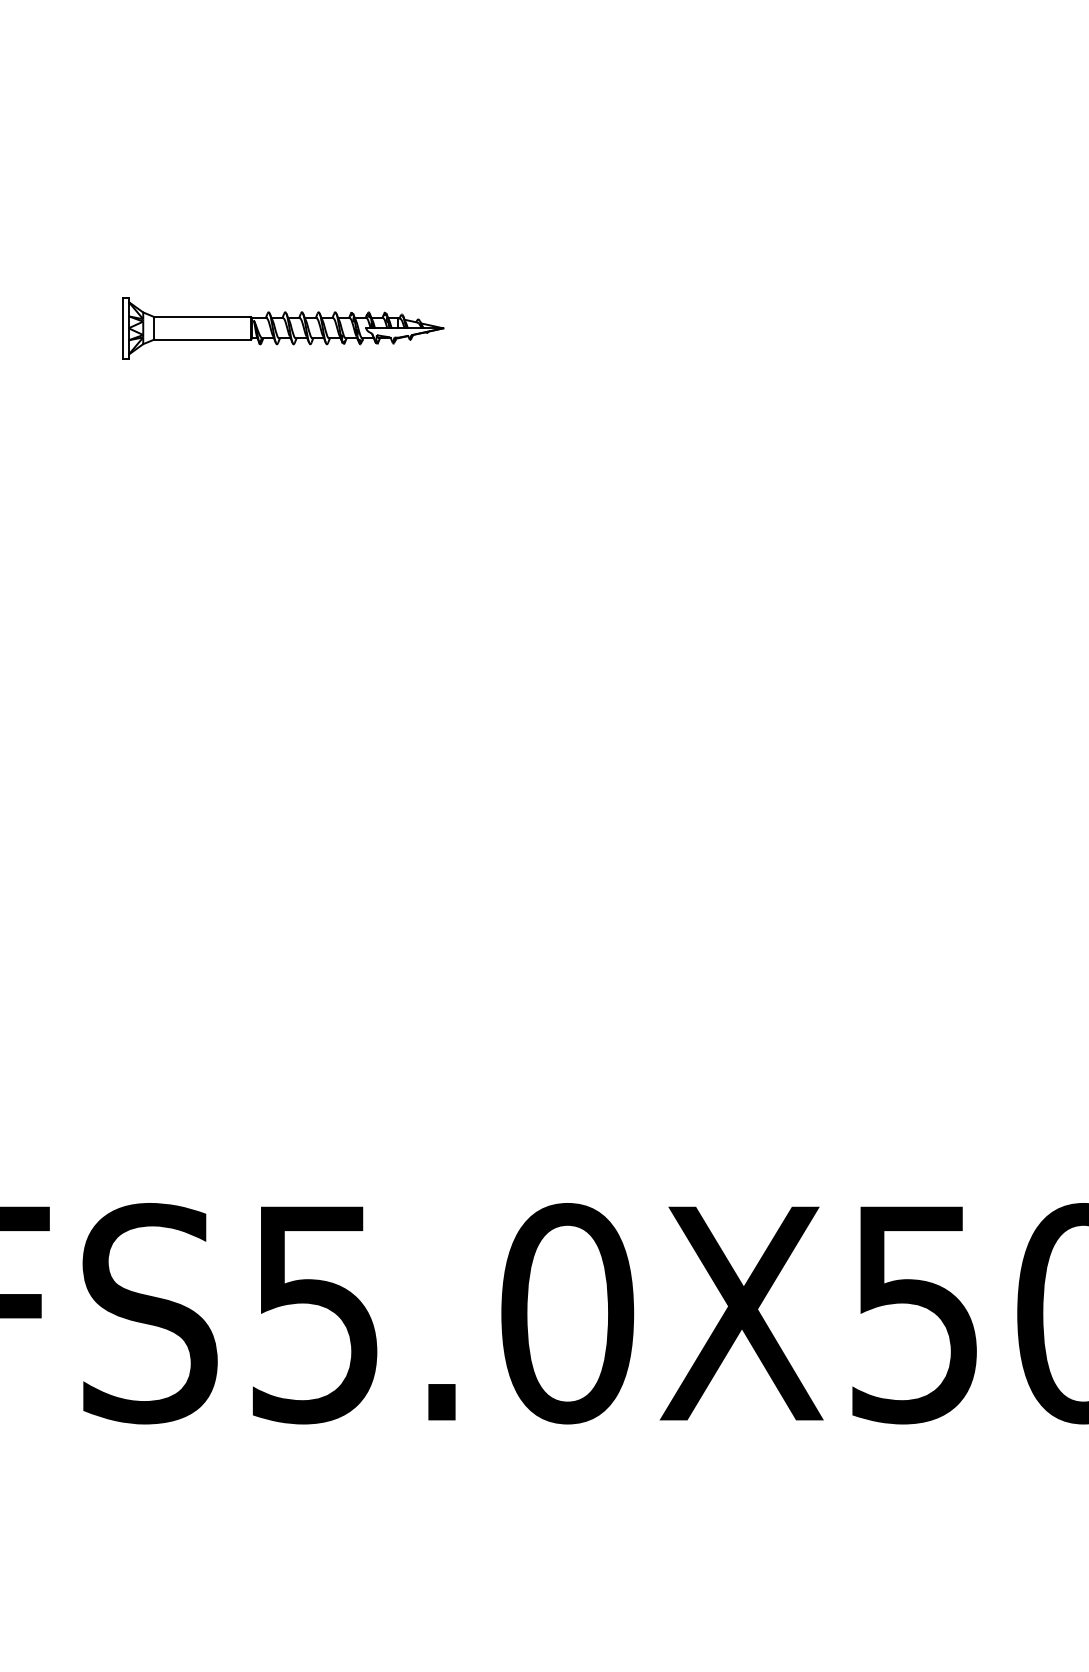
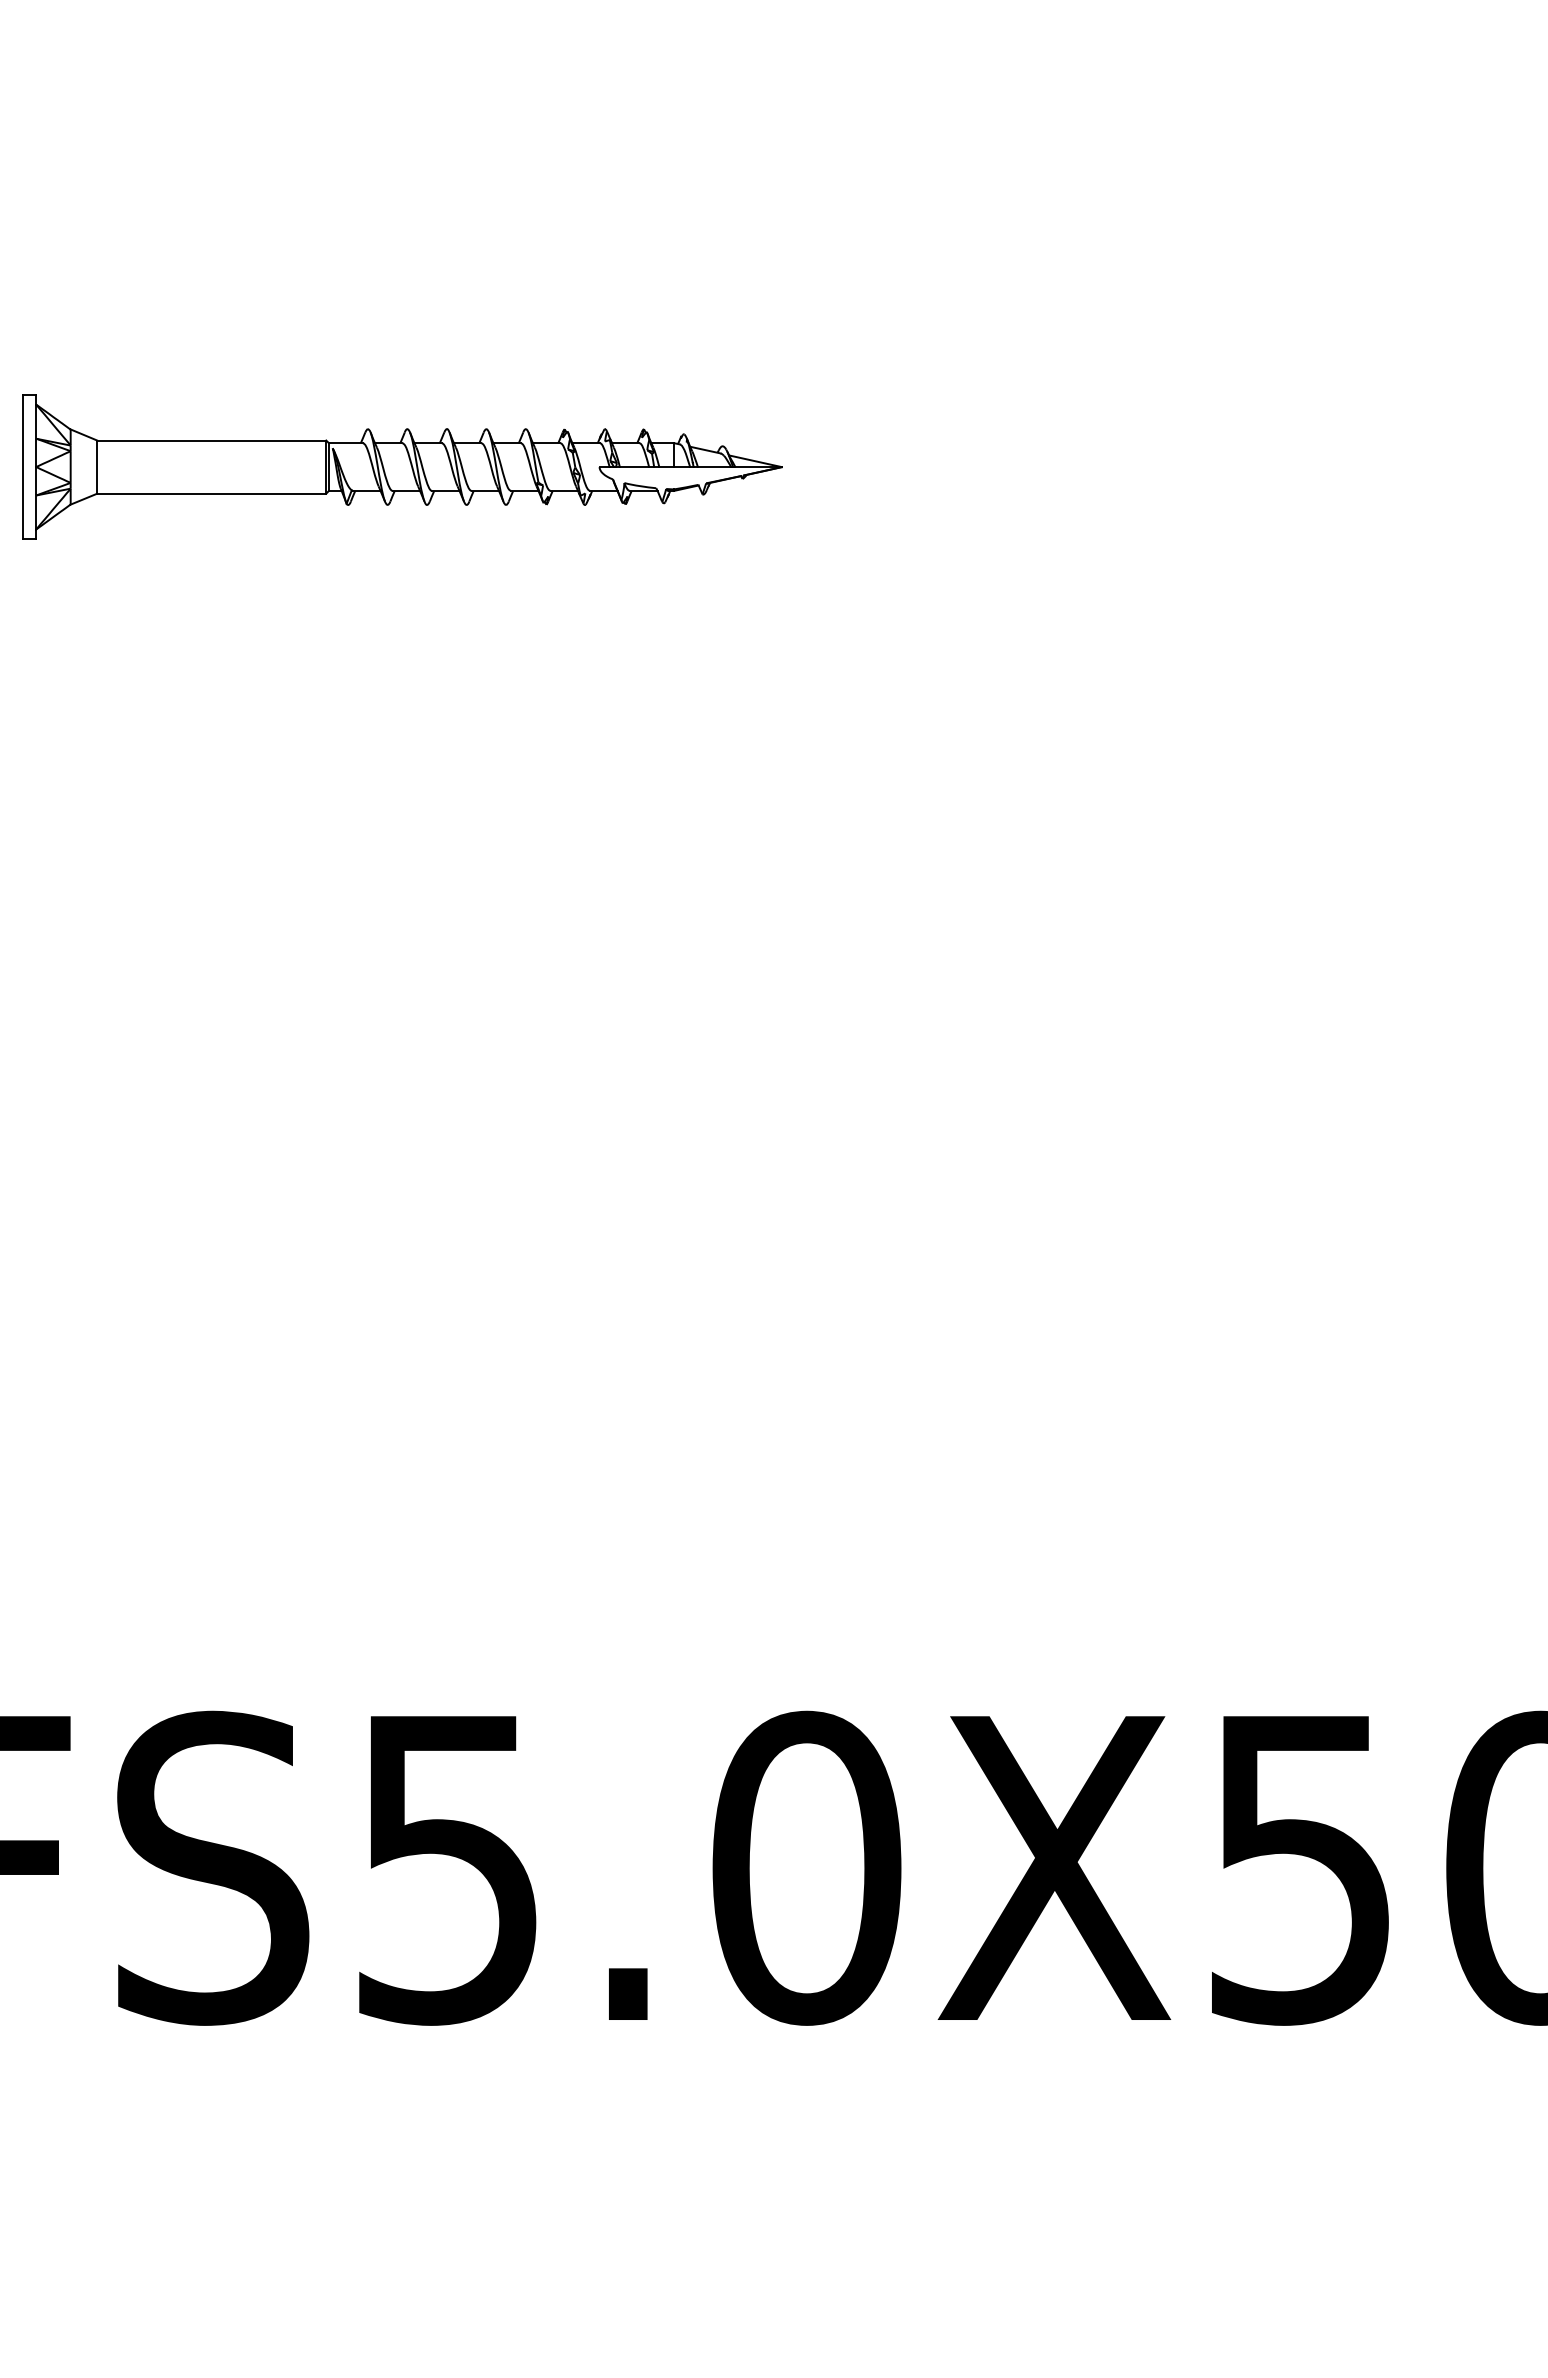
part: (283, 327) -> (402, 466), size x1.67

